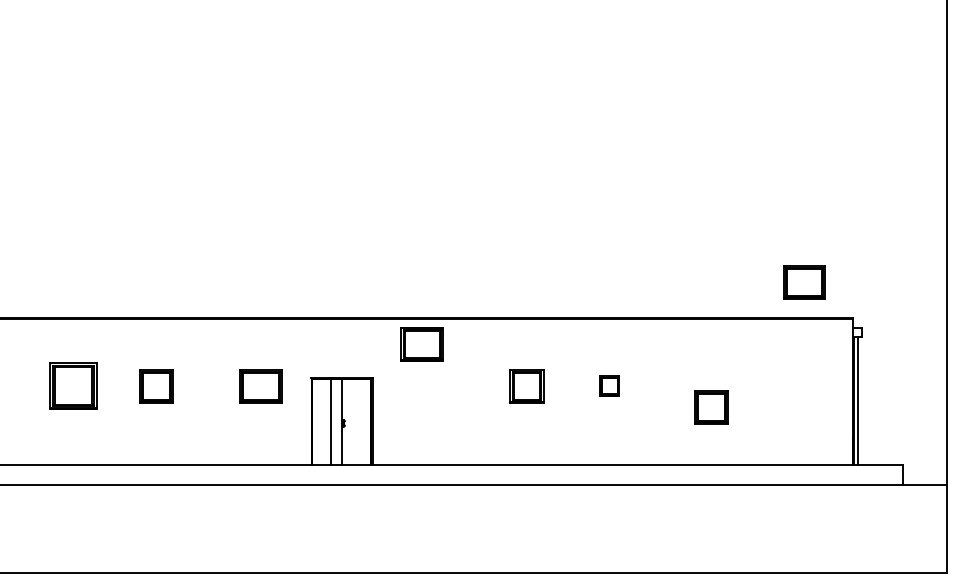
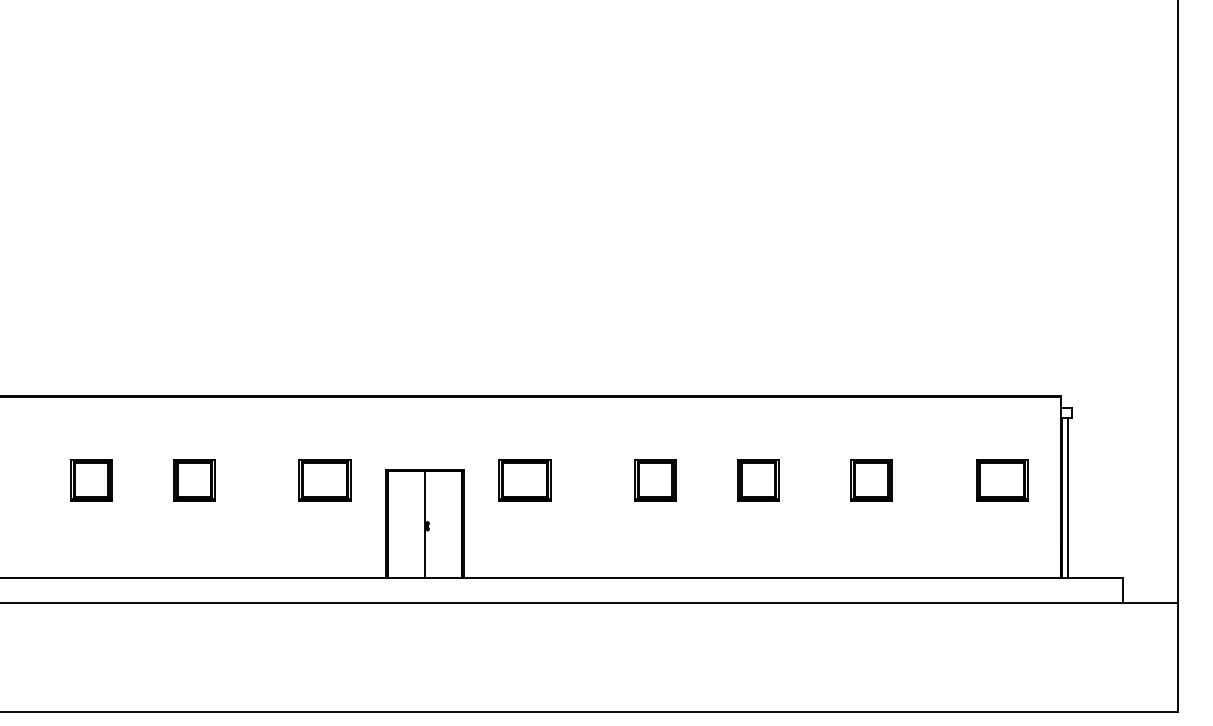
part: (804, 282) -> (1001, 480), moved
part: (421, 344) -> (524, 480), moved
part: (73, 386) -> (91, 480), size x0.71
part: (609, 386) -> (758, 480), size x1.67
part: (711, 407) -> (871, 480), moved
line: (330, 420) -> (386, 522), moved

